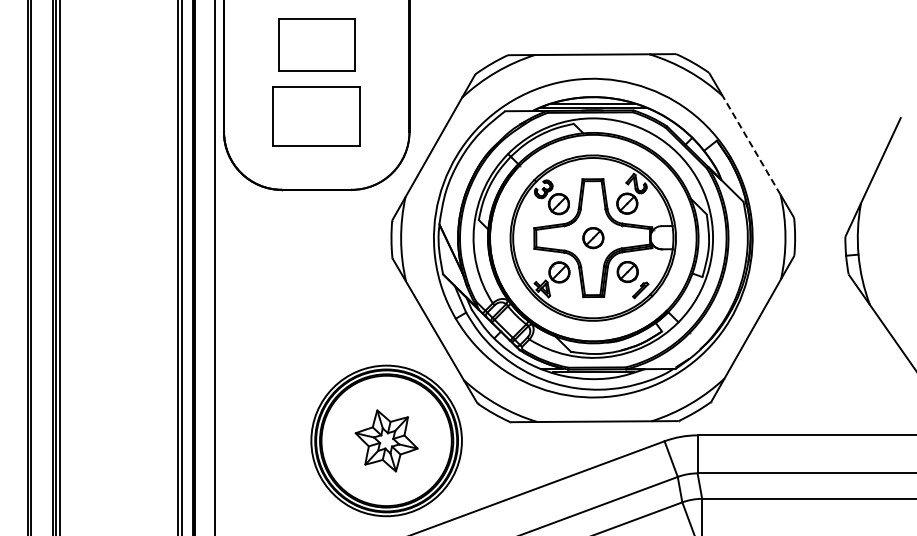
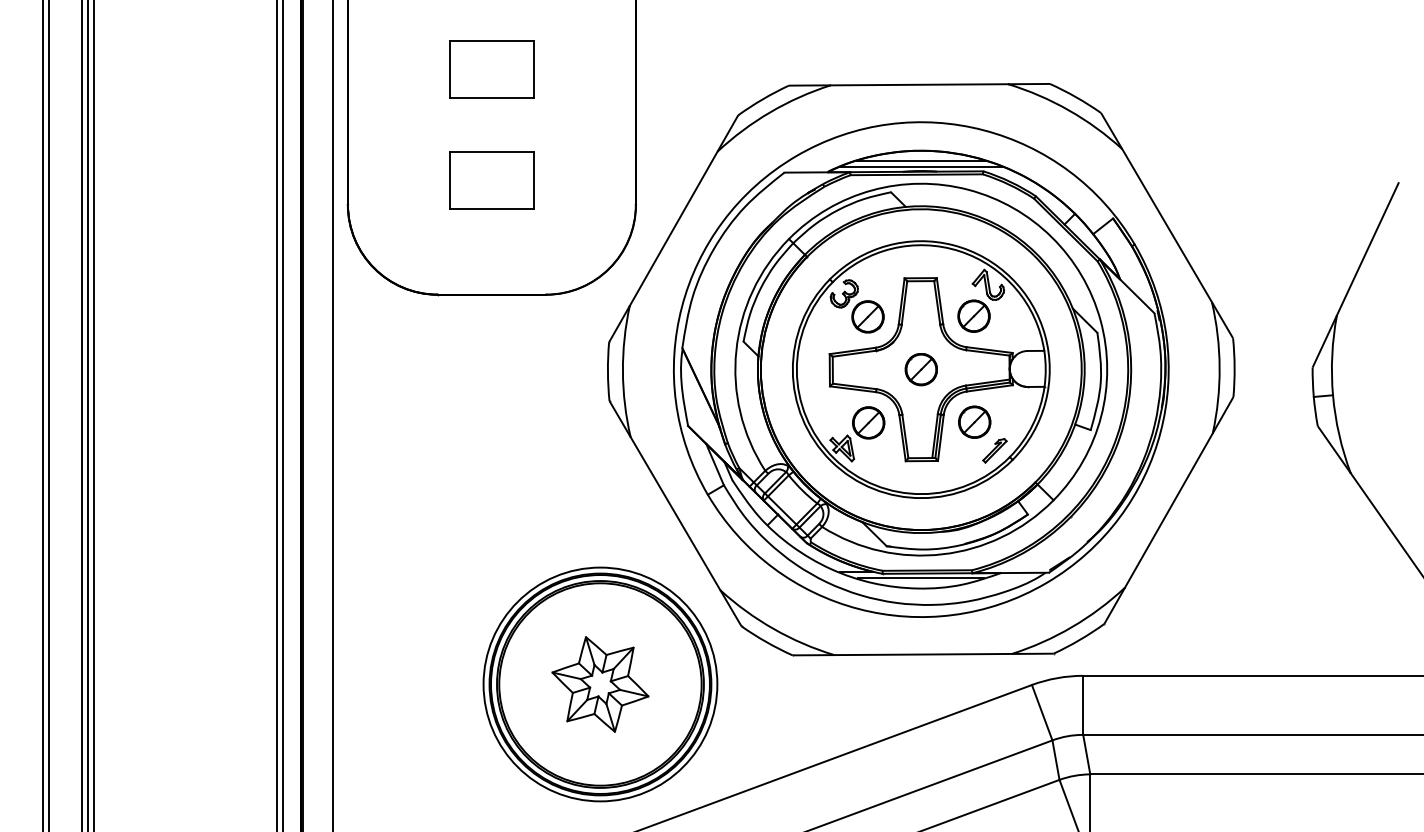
part: (316, 44) -> (491, 69), size x0.71
part: (316, 116) -> (491, 180), size x0.62
line: (751, 144) -> (1166, 224), dashed -> solid

